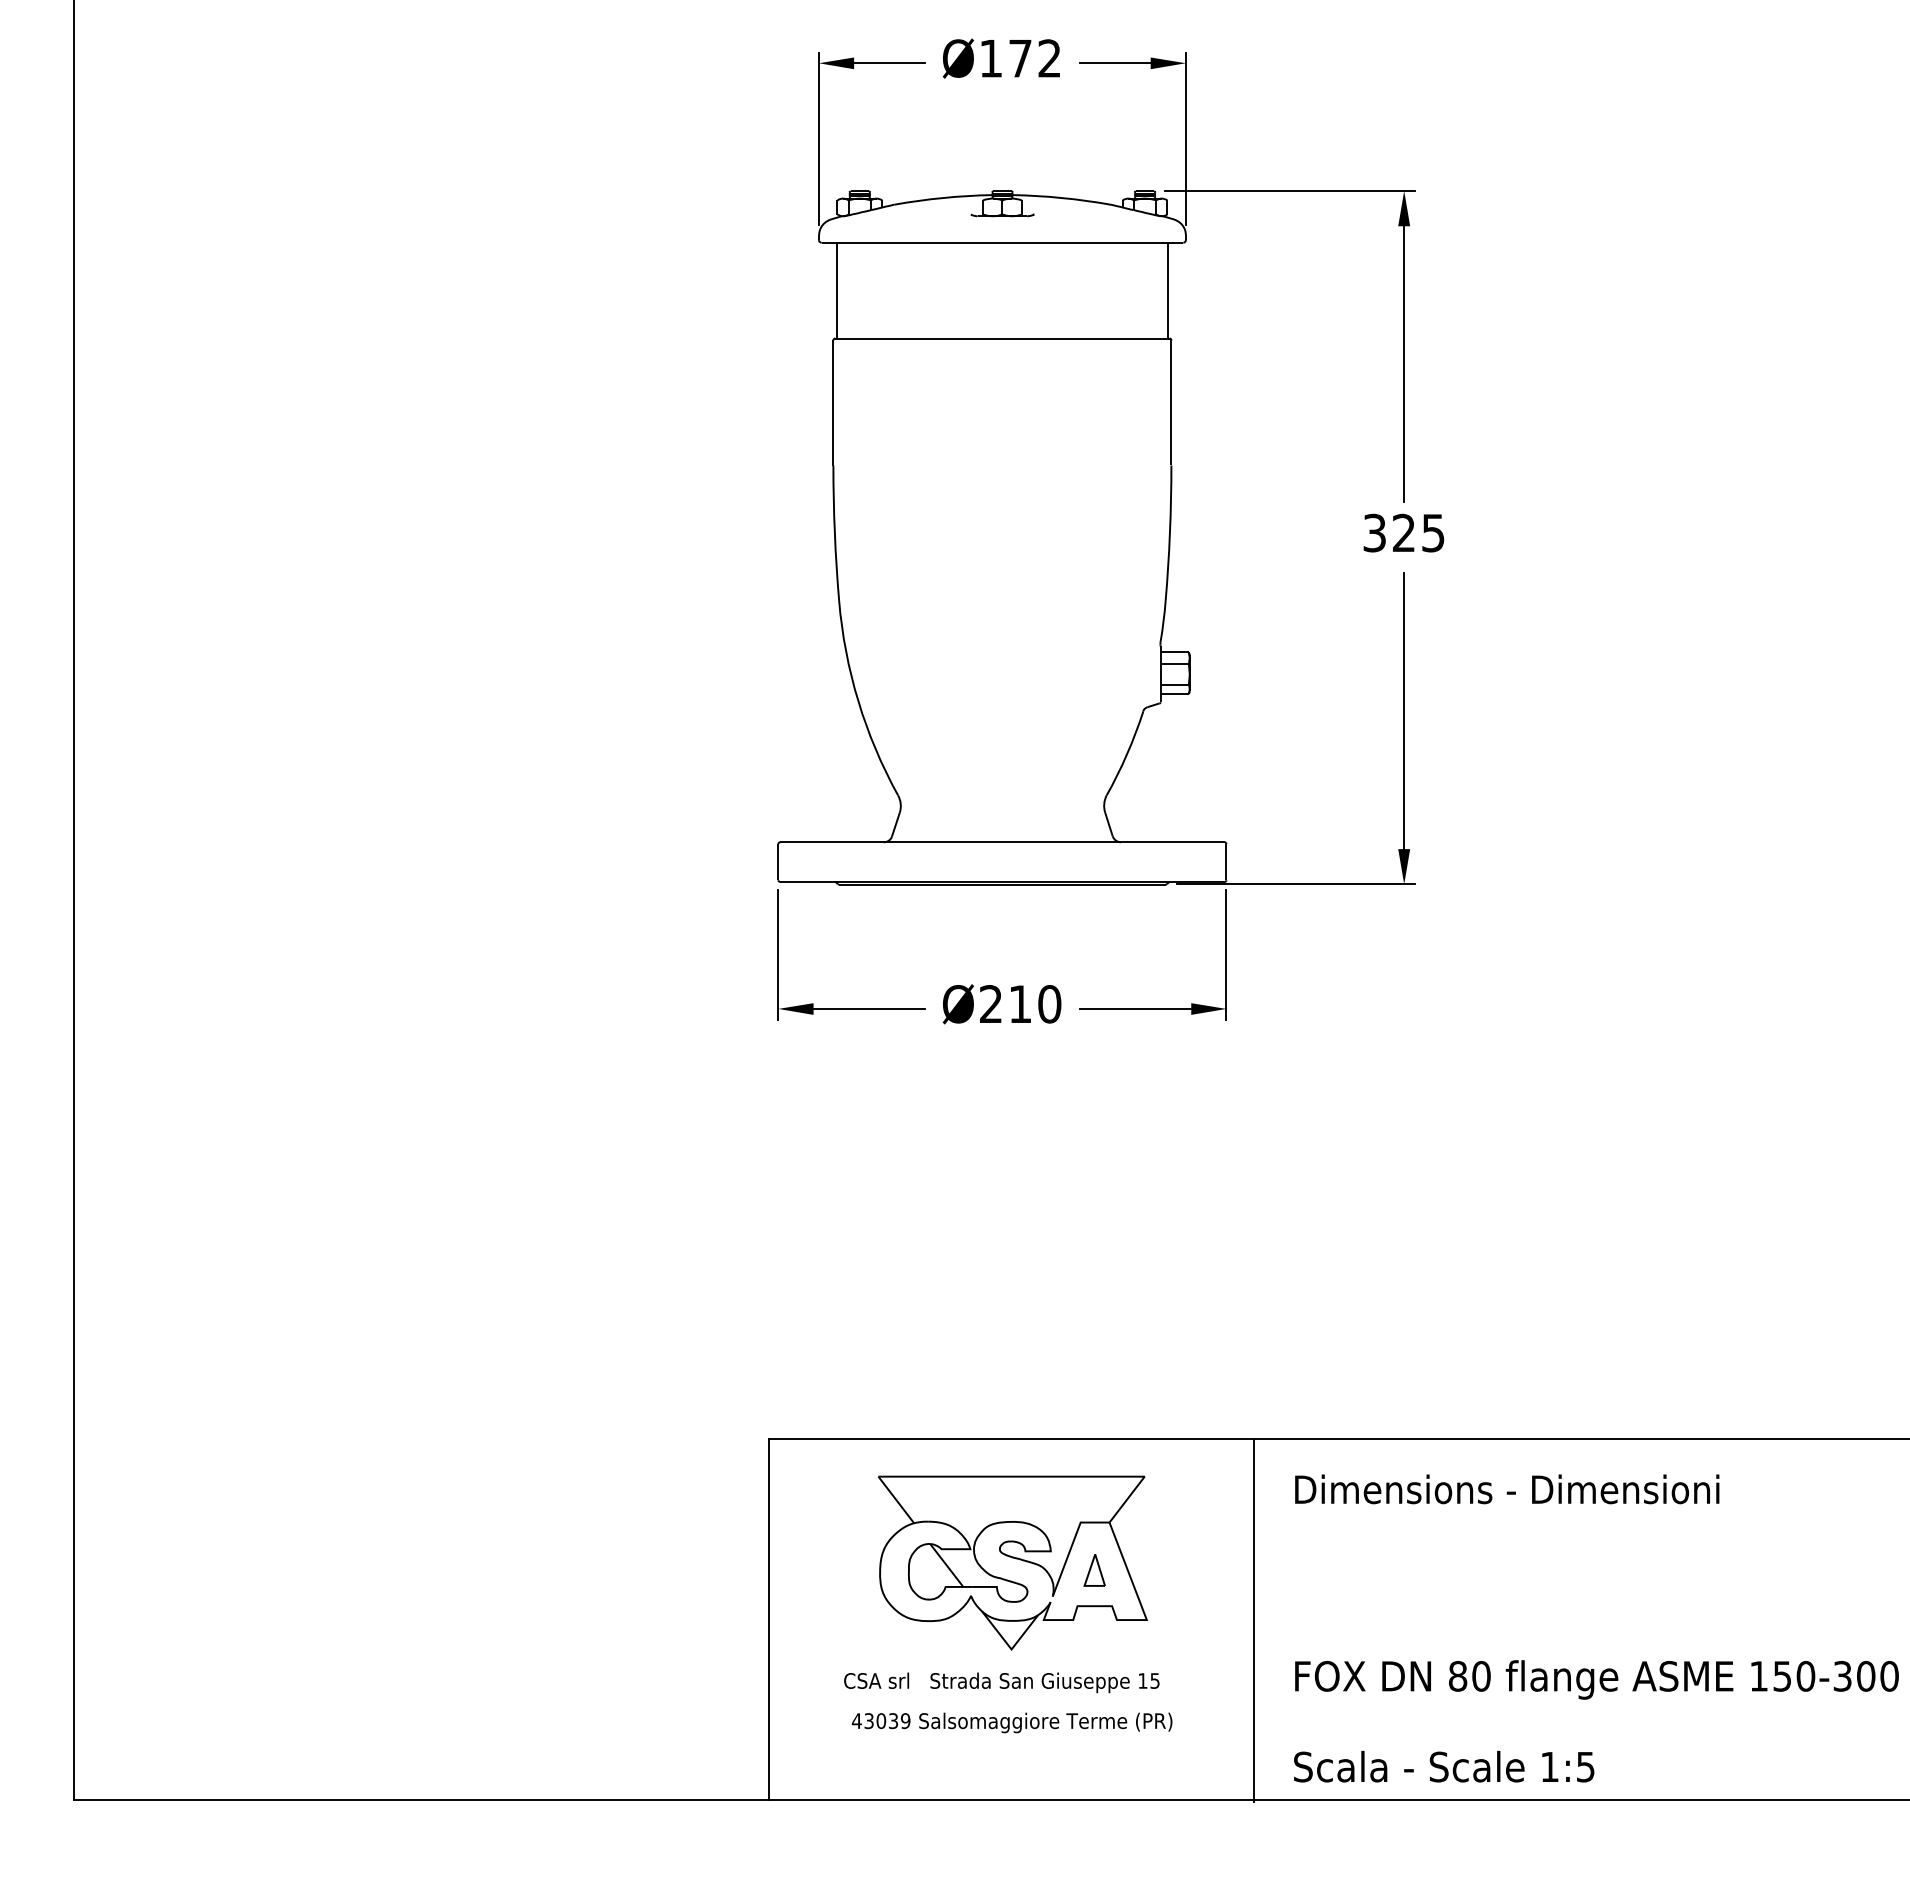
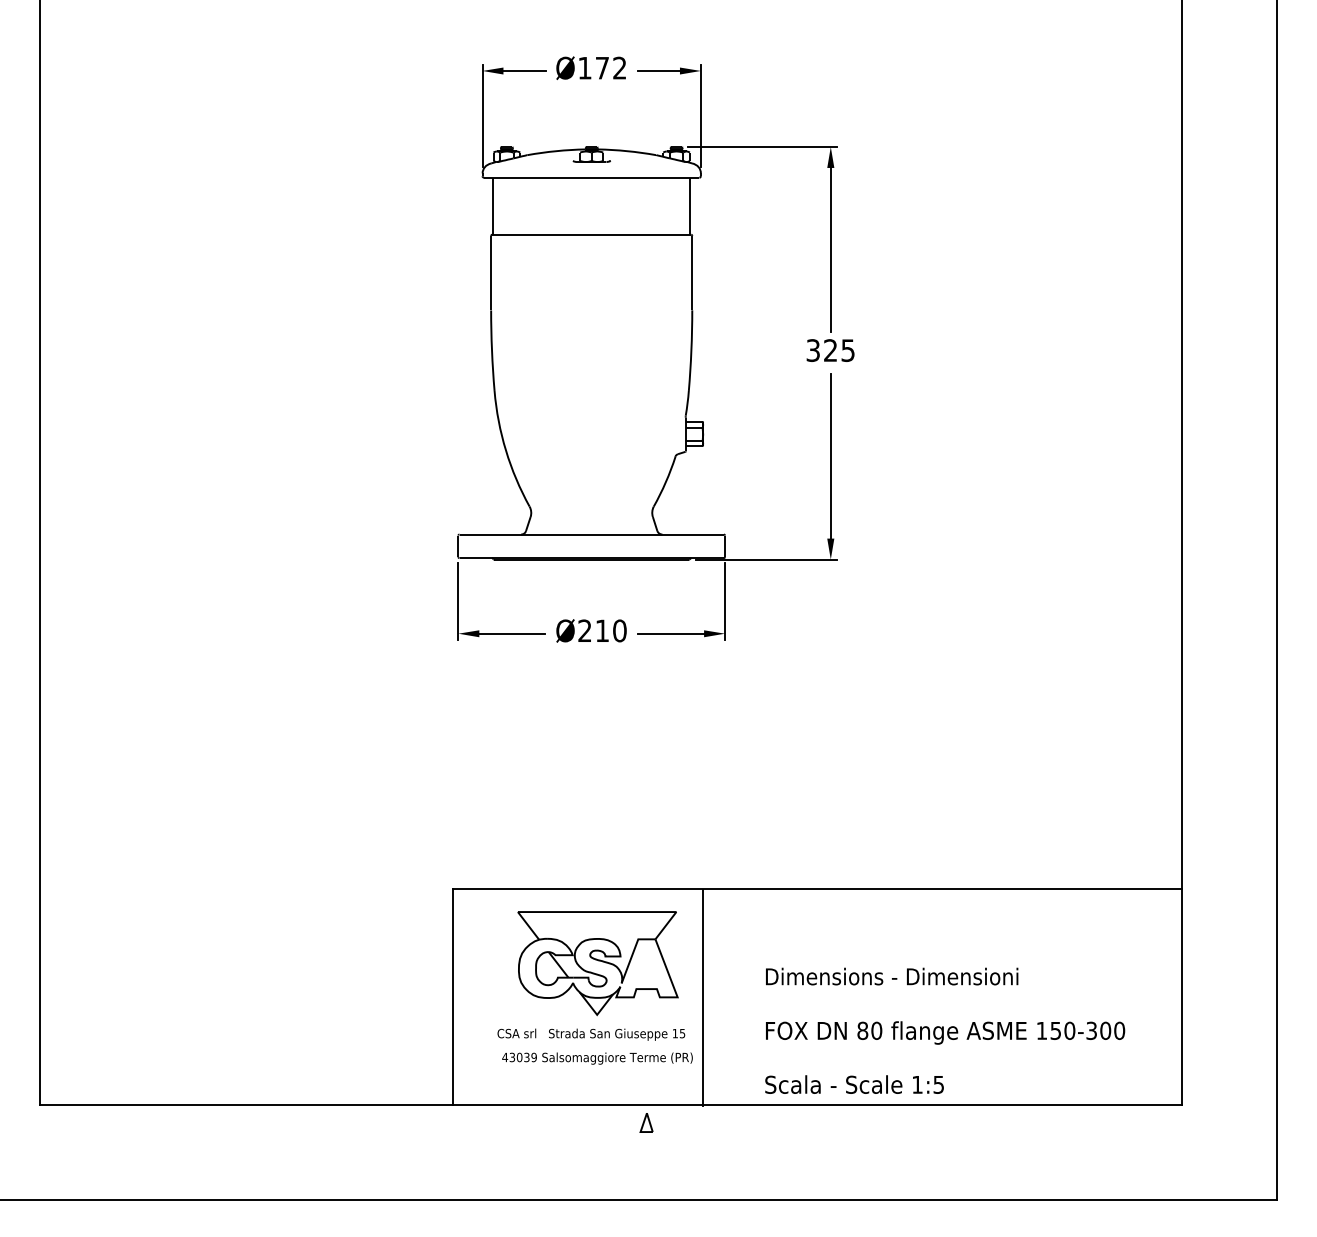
text: (1507, 1489) -> (892, 976), moved
part: (1094, 1569) -> (646, 1122), moved
line: (1254, 1620) -> (702, 997), moved

